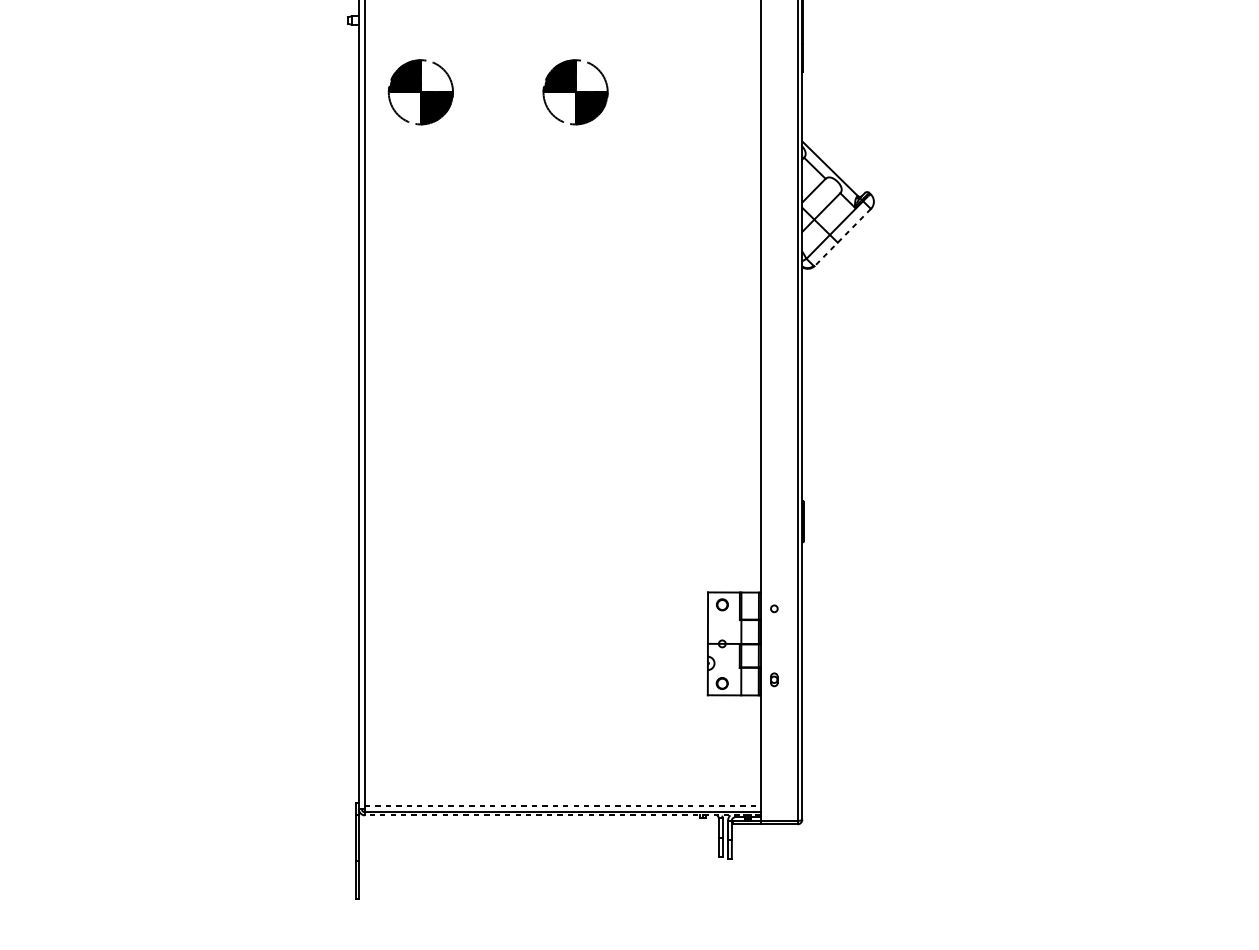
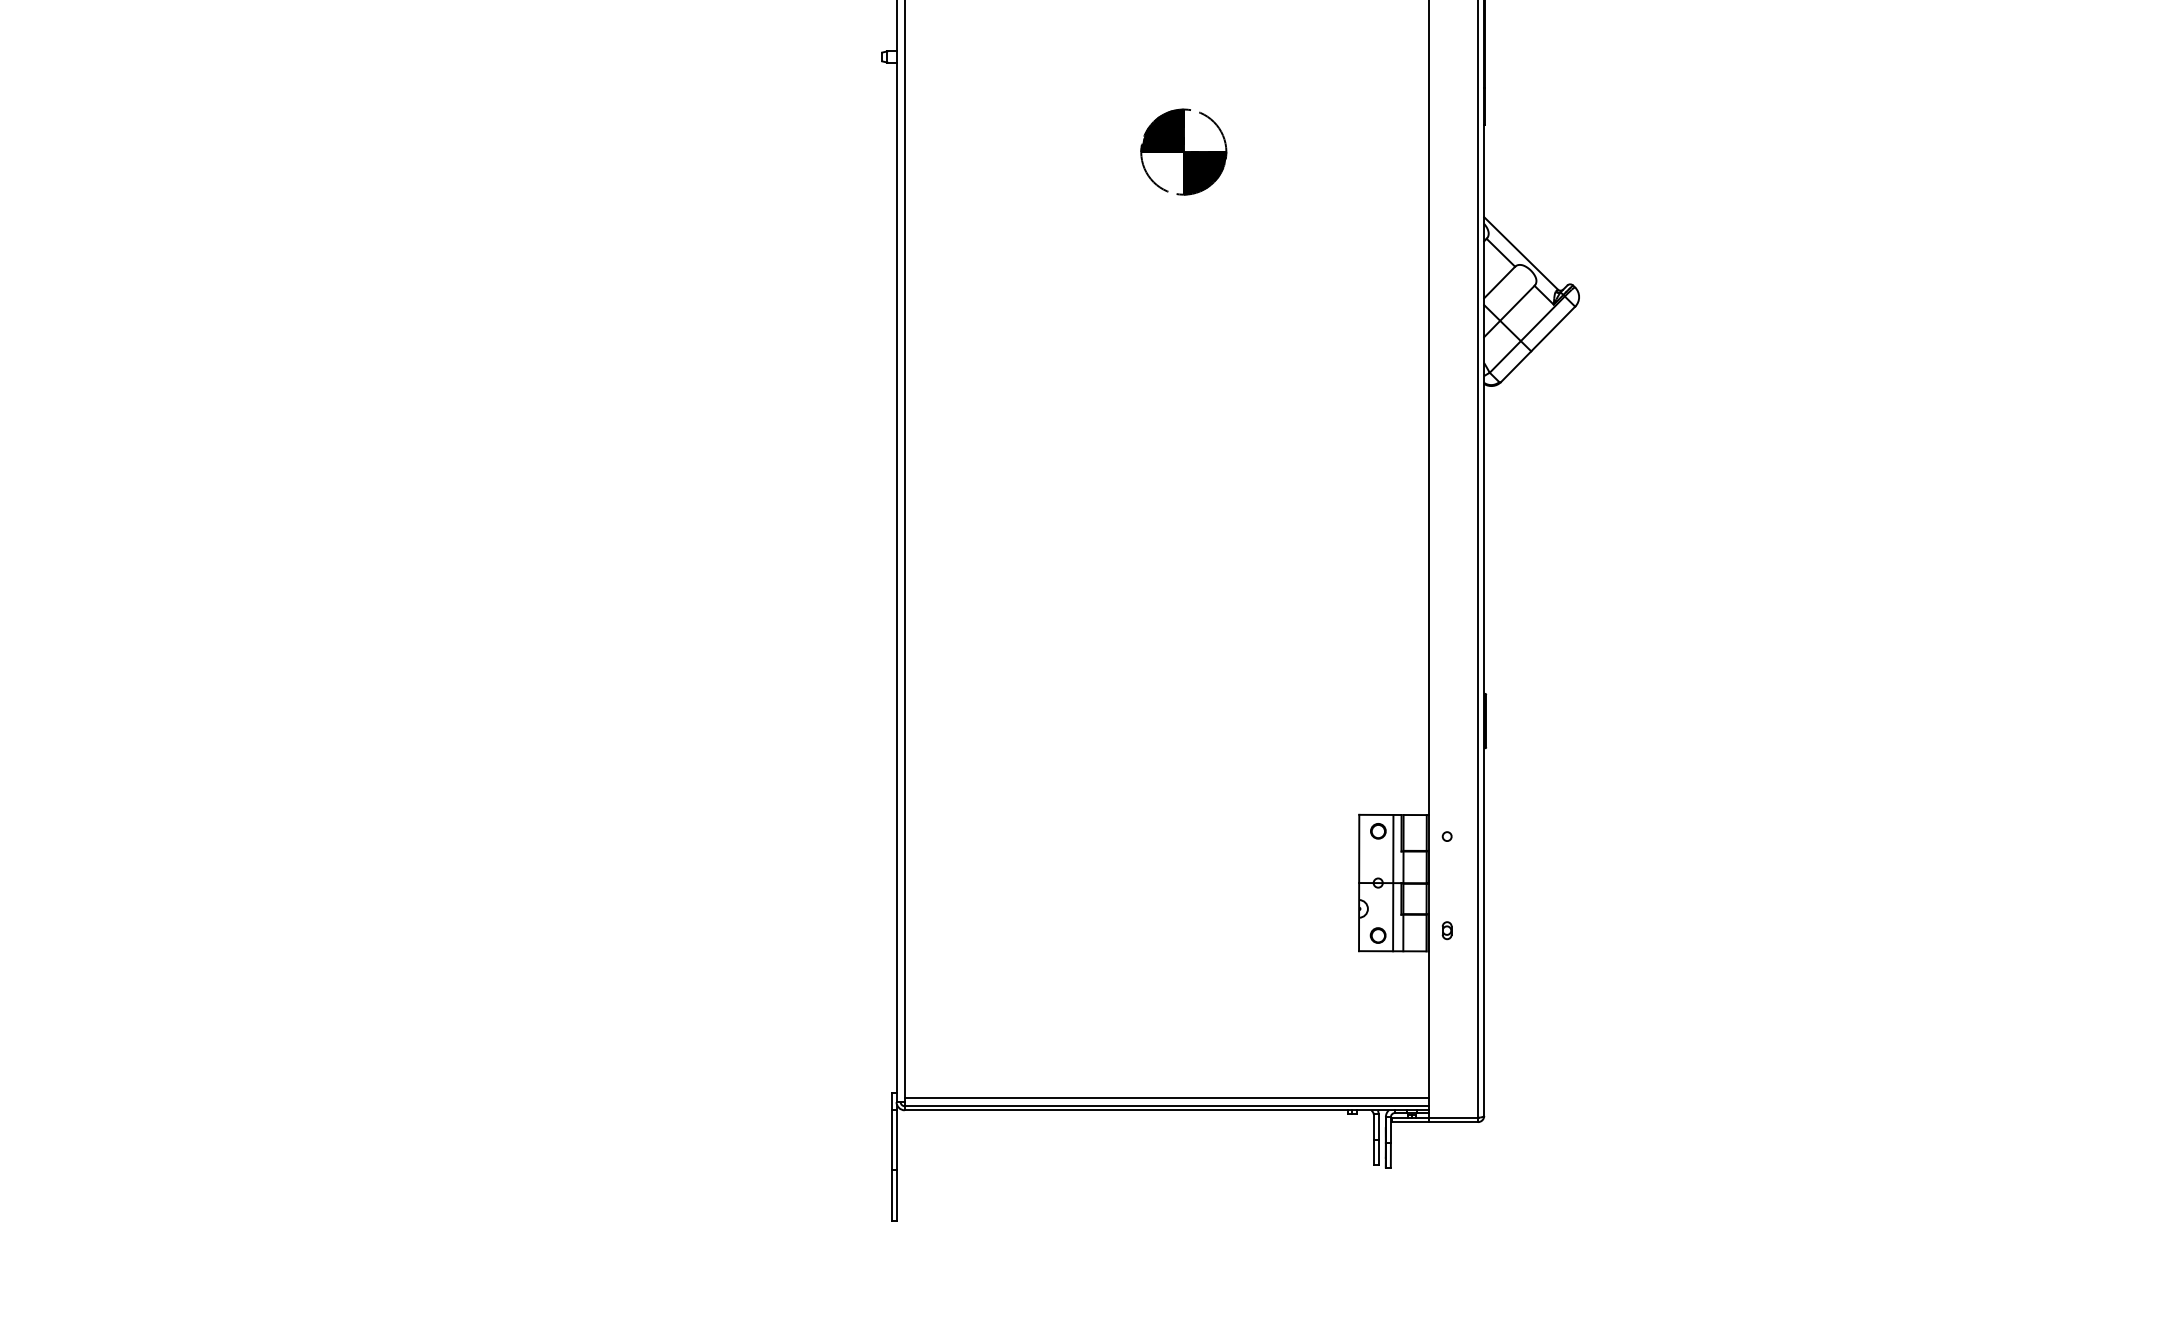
part: (420, 91) -> (978, 151), removed
line: (843, 237) -> (1538, 344), dashed -> solid
line: (733, 644) -> (1393, 883), added
line: (563, 806) -> (1167, 1098), dashed -> solid
line: (562, 815) -> (1166, 1110), dashed -> solid

